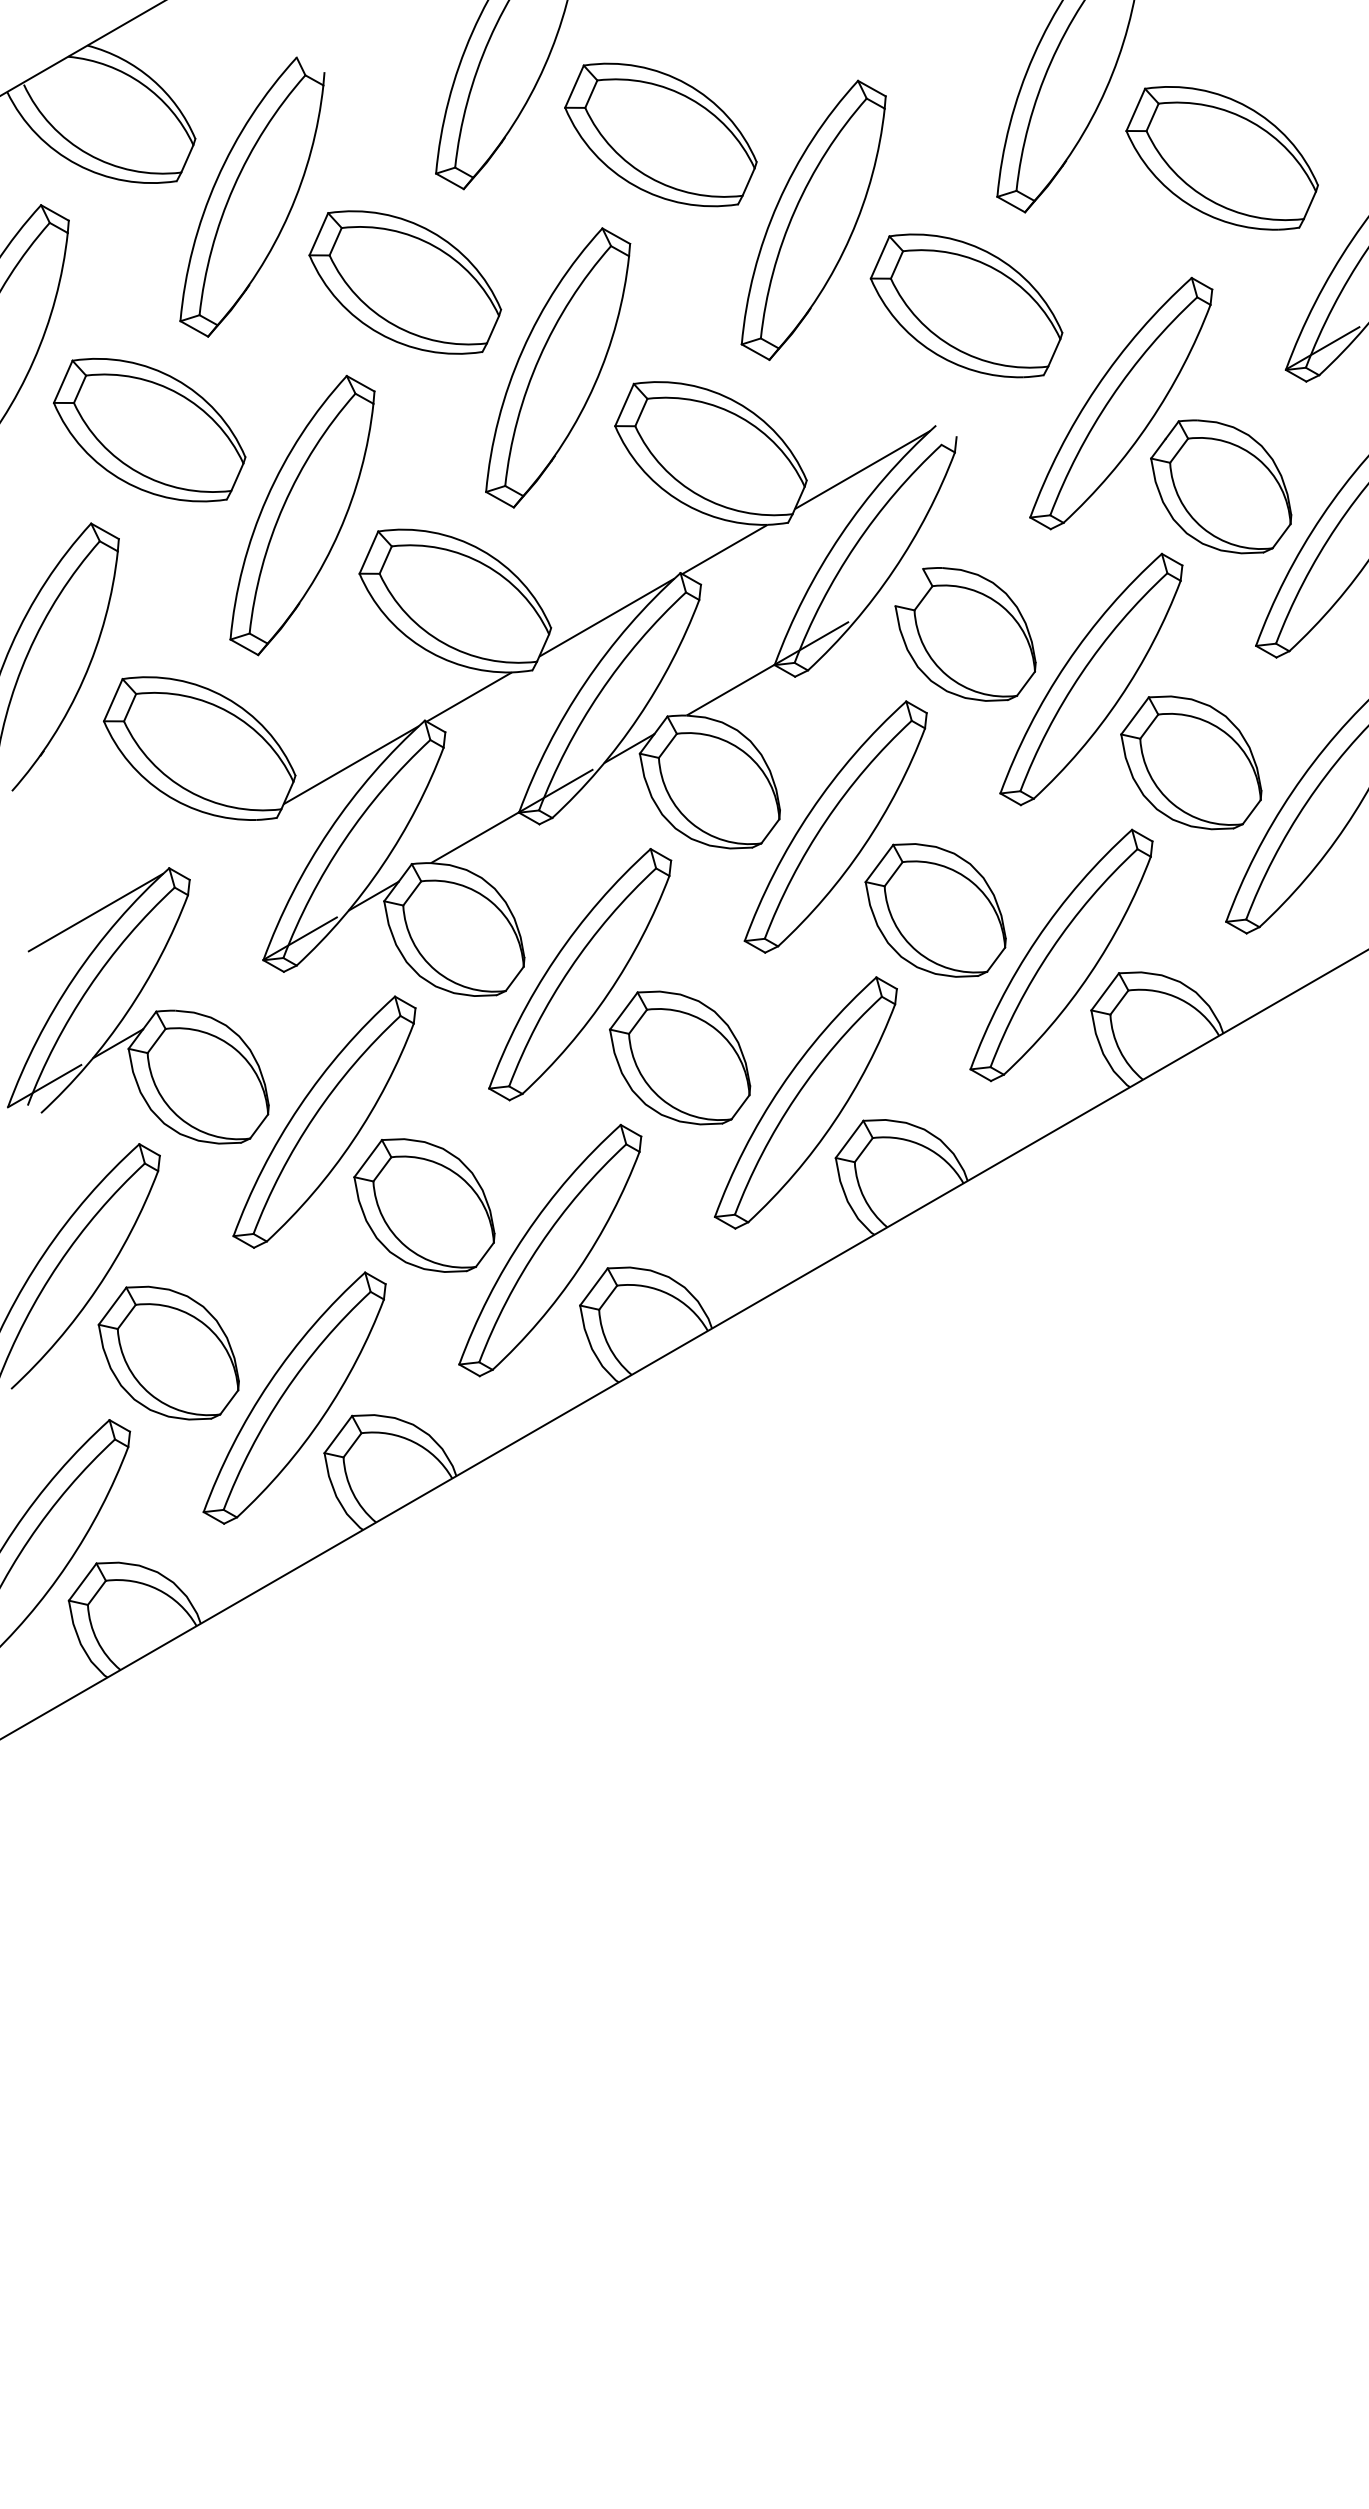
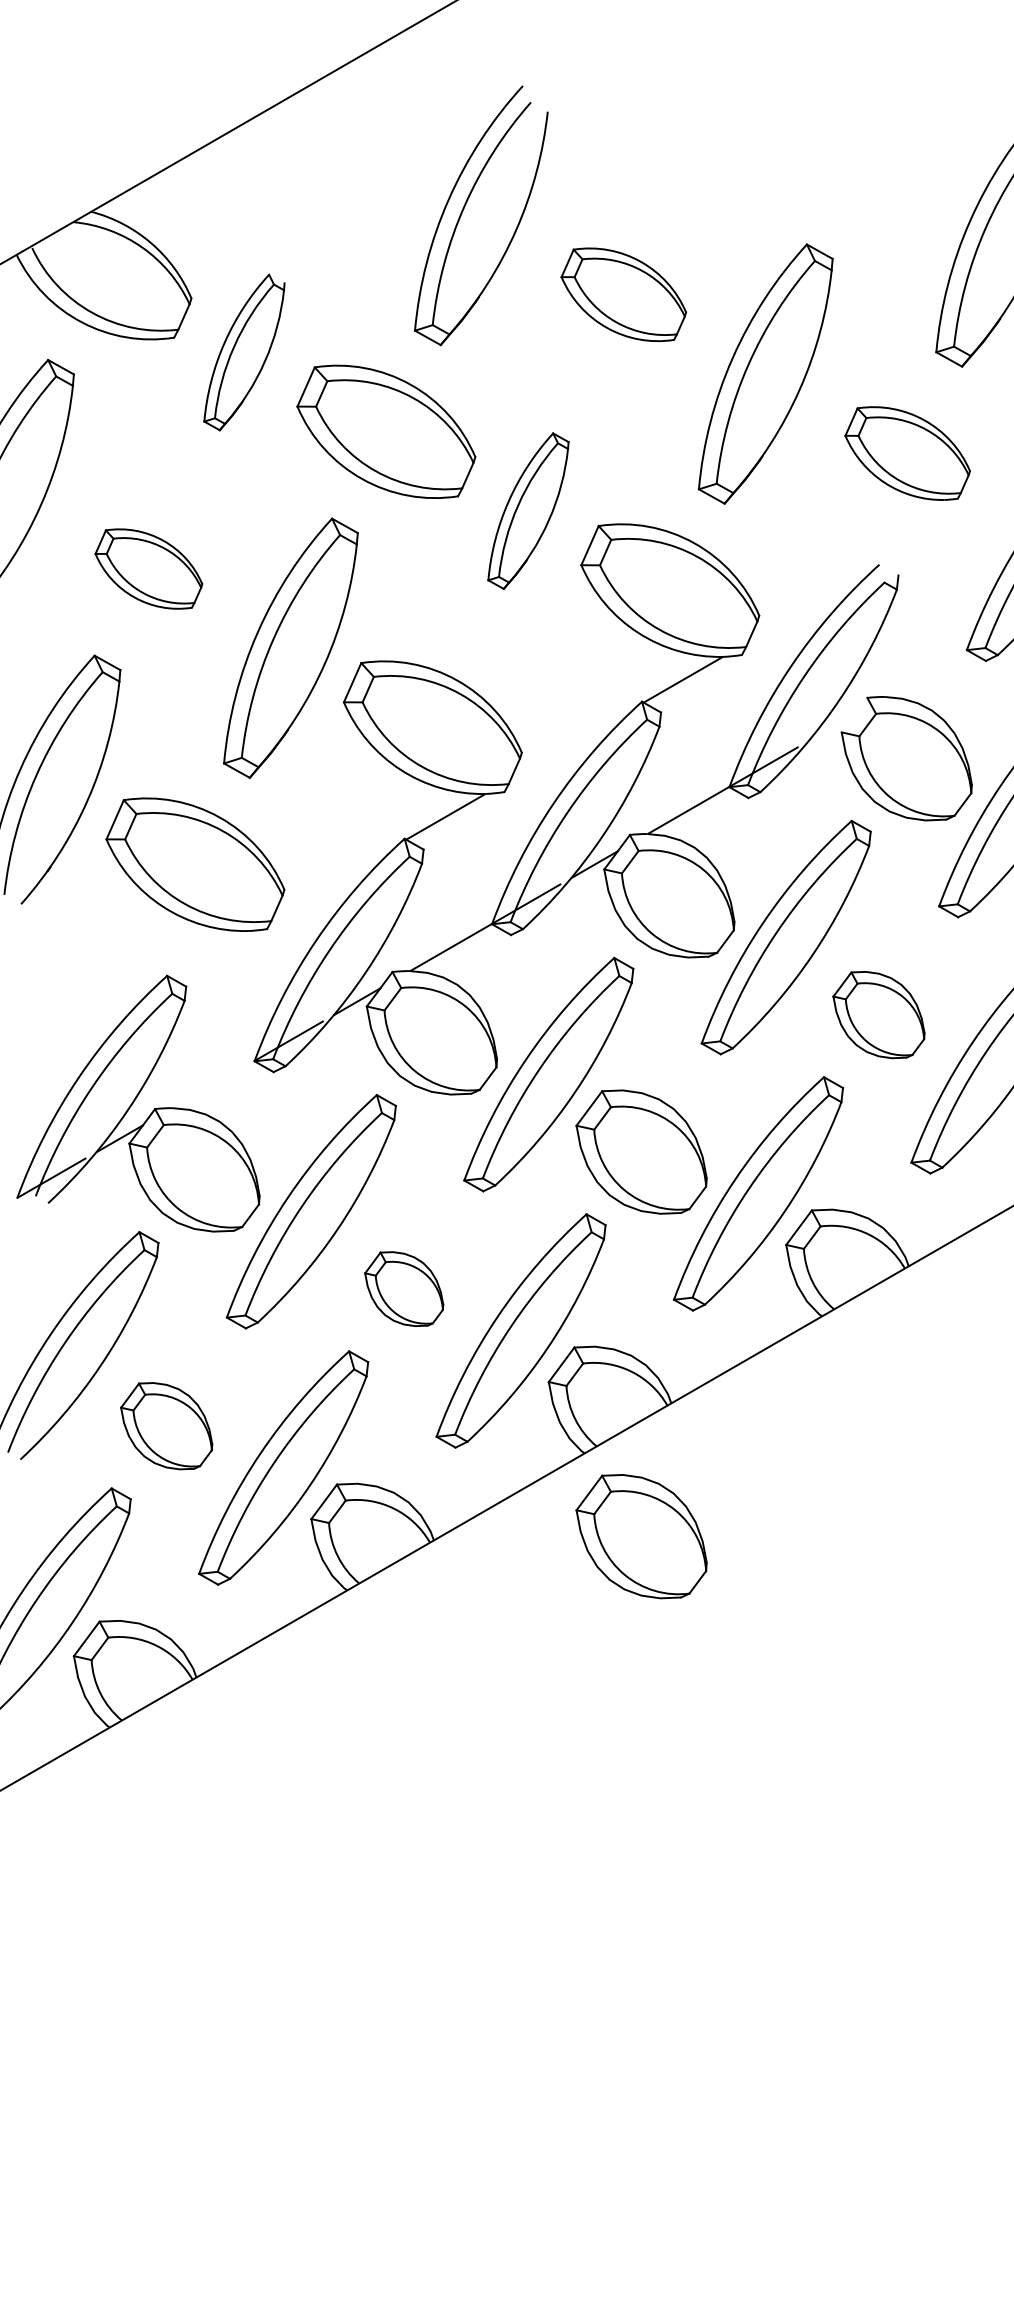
part: (660, 134) -> (623, 294), size x0.7
part: (252, 196) -> (244, 351), size x0.6
part: (966, 305) -> (907, 453), size x0.7
part: (558, 367) -> (528, 510), size x0.6
part: (149, 430) -> (148, 569), size x0.6
line: (862, 469) -> (811, 605), removed
line: (606, 617) -> (573, 742), removed
line: (350, 765) -> (335, 880), removed
part: (935, 910) -> (878, 1015), size x0.7
line: (95, 912) -> (98, 1016), removed
part: (424, 1205) -> (404, 1289), size x0.6
part: (168, 1352) -> (166, 1425), size x0.7
part: (680, 1471) -> (642, 1536), added

